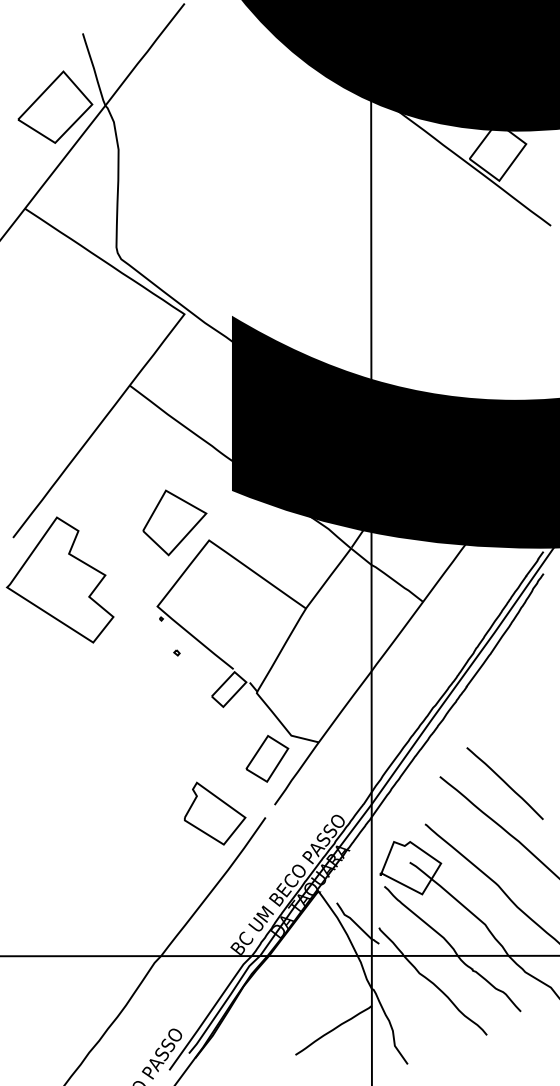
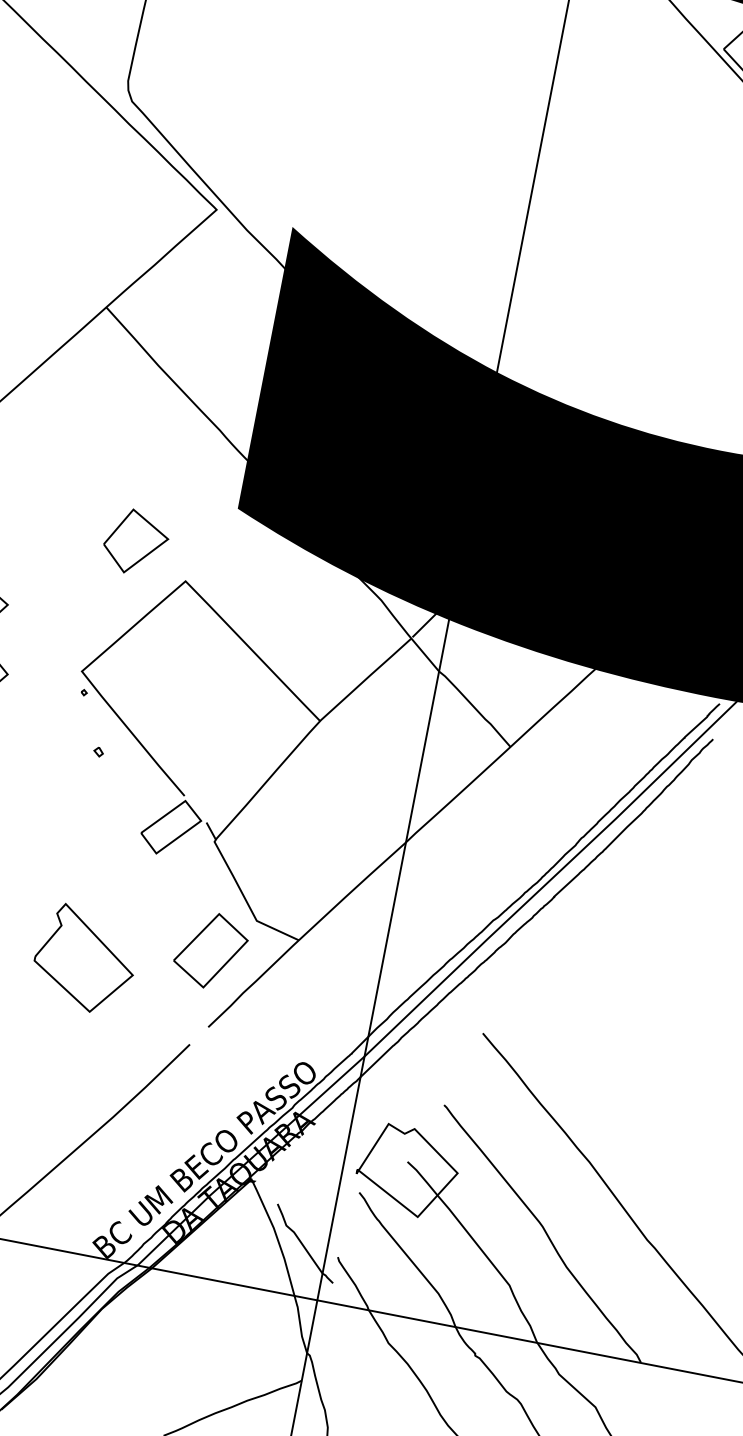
part: (174, 522) -> (135, 541), size x0.6
line: (504, 783) -> (584, 1064), removed
part: (215, 813) -> (86, 959), moved

